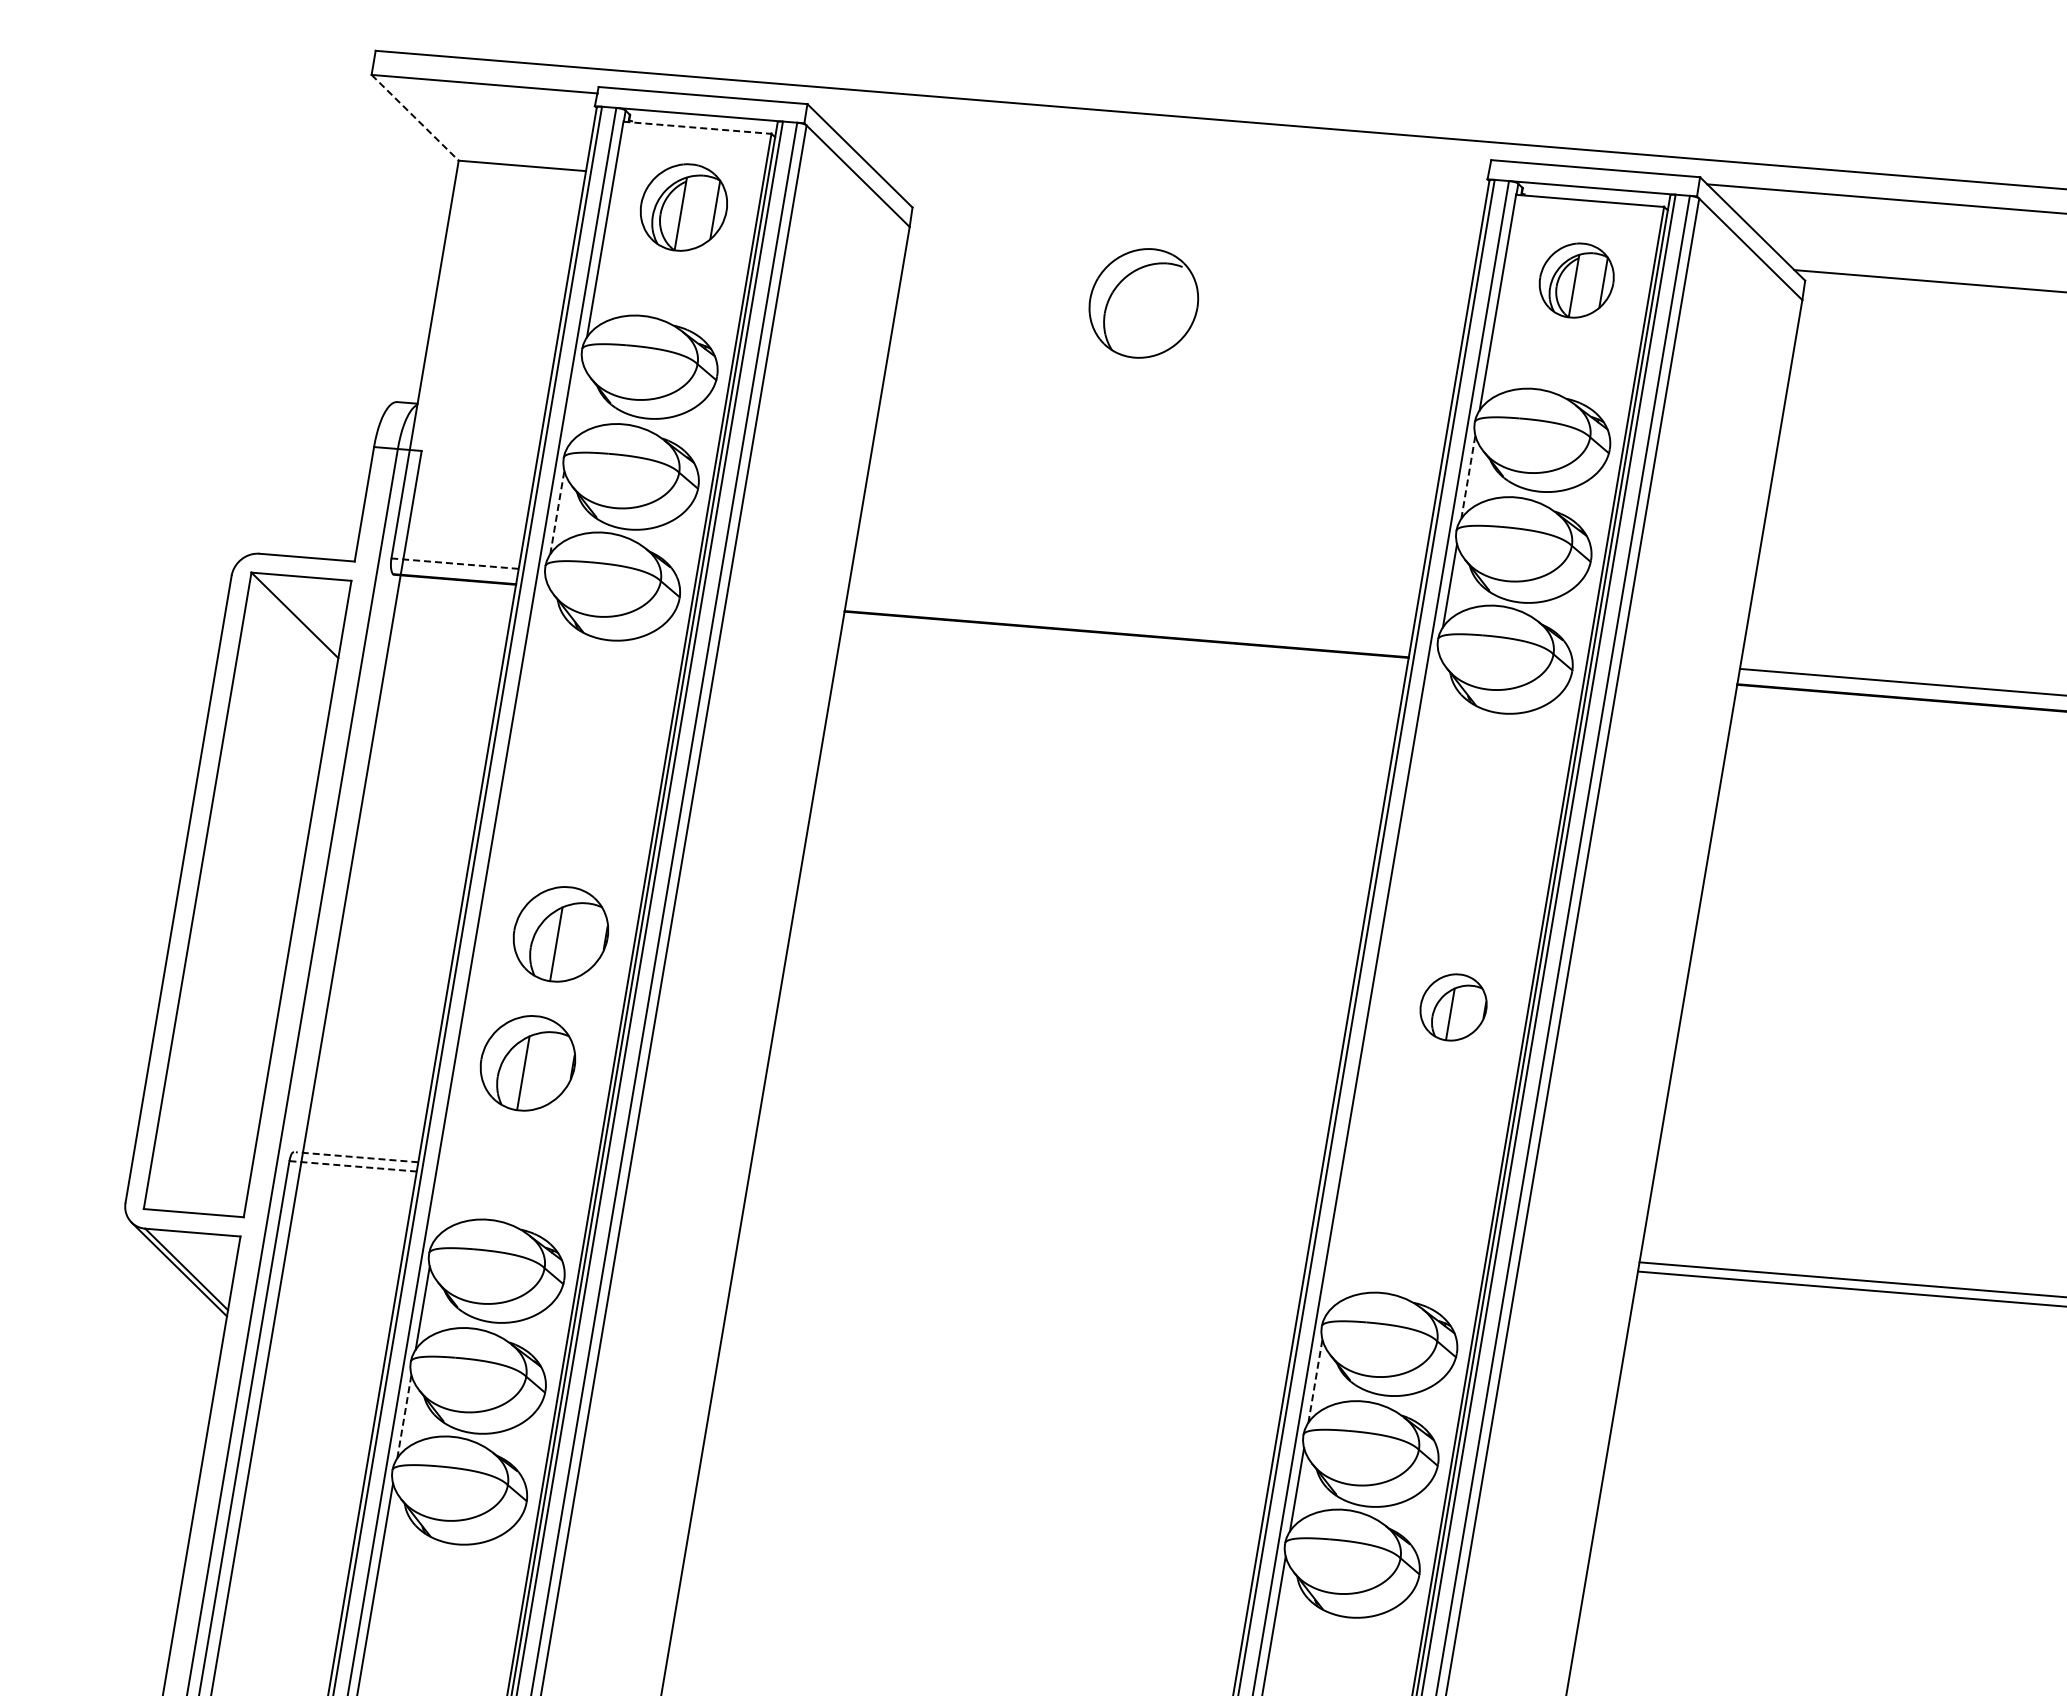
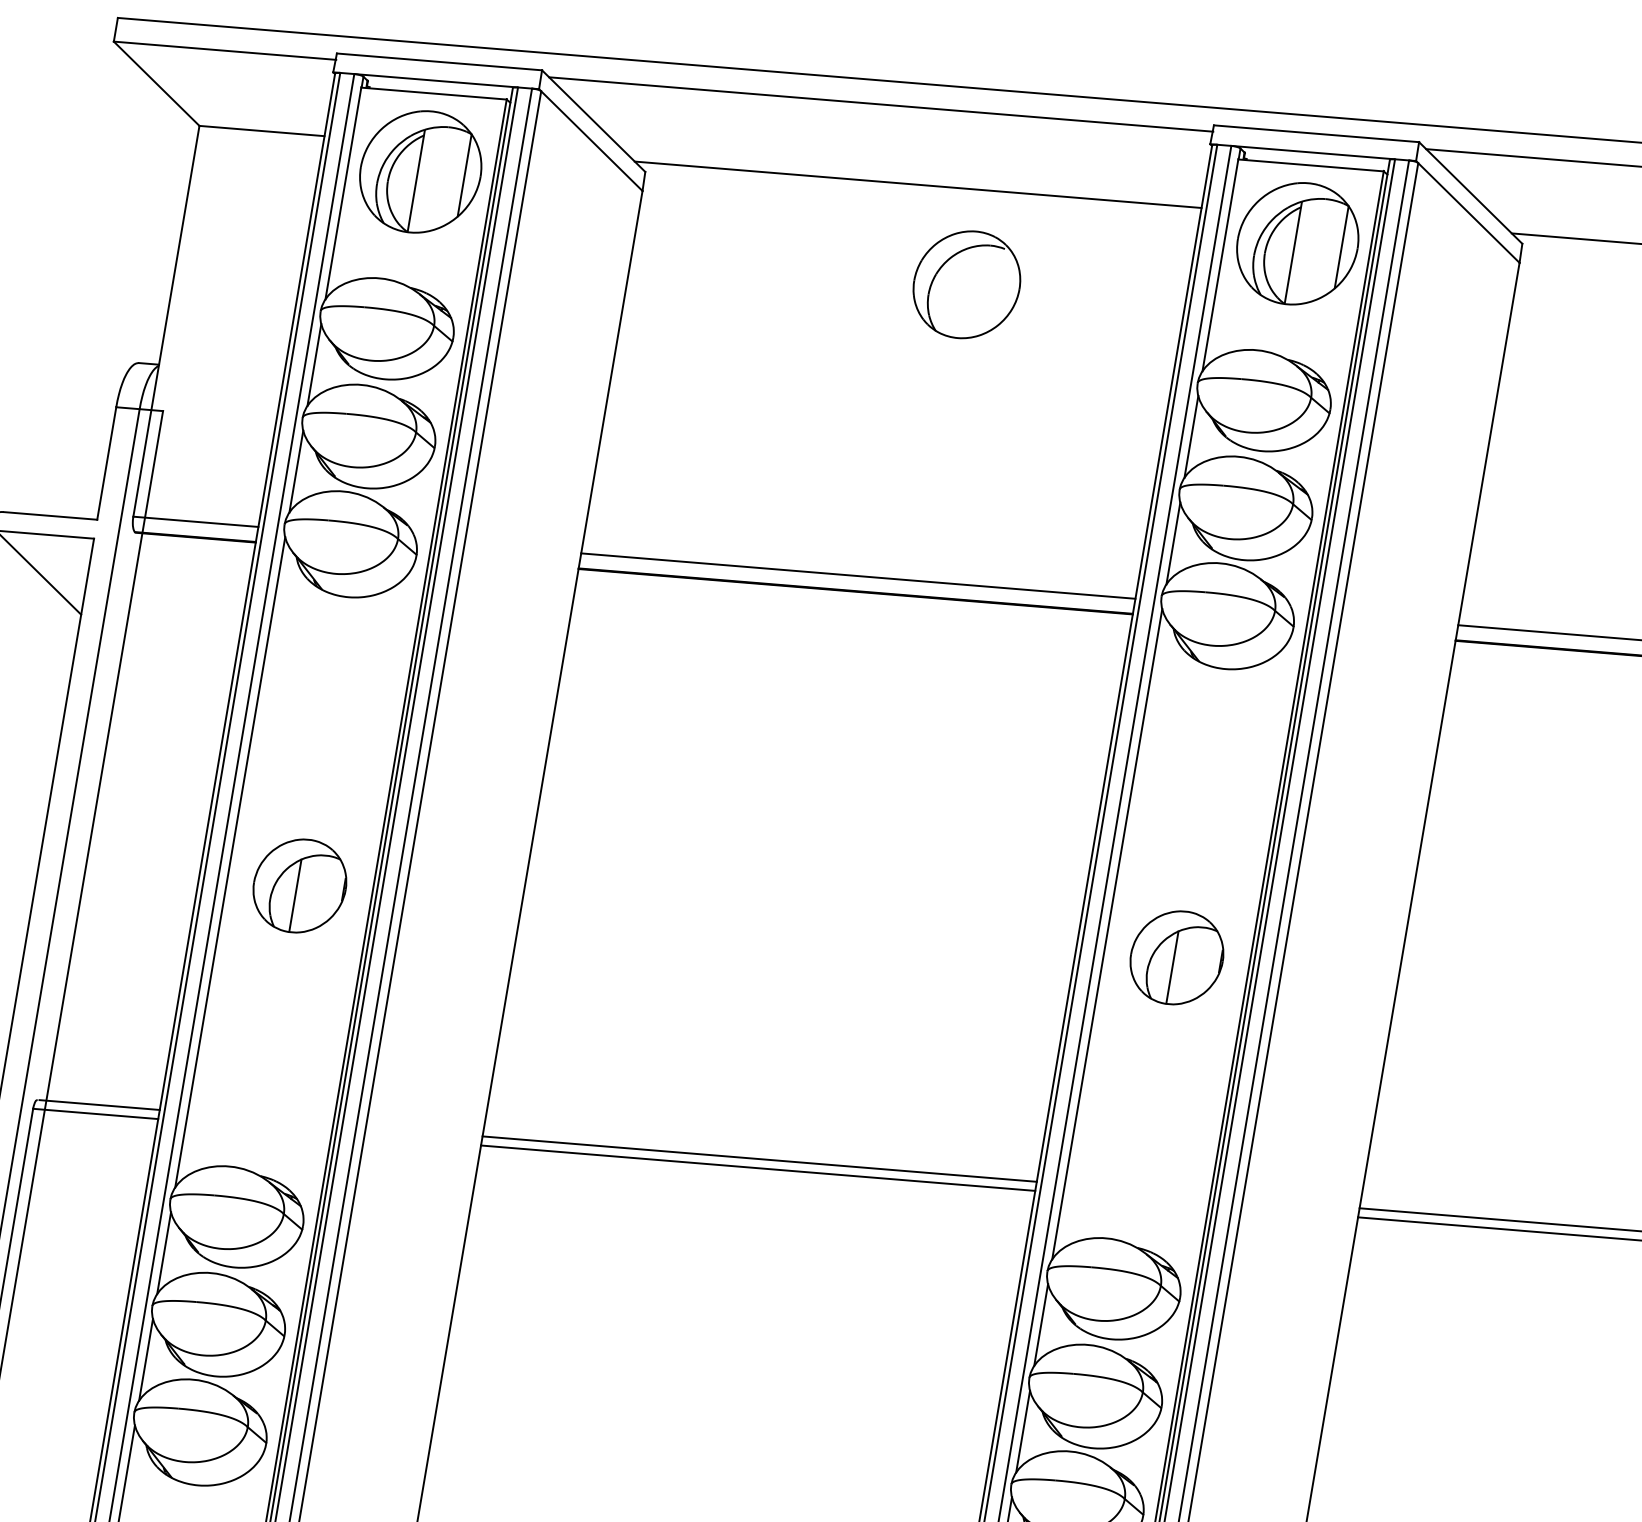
line: (415, 118) -> (156, 84), dashed -> solid
line: (697, 127) -> (434, 93), dashed -> solid
line: (1152, 138) -> (881, 104), added
part: (683, 207) -> (420, 171), size x1.43
line: (1189, 220) -> (917, 184), added
part: (1576, 280) -> (1297, 243), size x1.67
part: (1143, 303) -> (966, 284), moved
line: (575, 403) -> (314, 364), added
line: (1468, 476) -> (1191, 436), dashed -> solid
line: (557, 512) -> (296, 471), dashed -> solid
line: (455, 563) -> (196, 521), dashed -> solid
line: (1129, 618) -> (858, 575), added
line: (490, 910) -> (230, 862), added
line: (1382, 983) -> (1107, 934), added
part: (1453, 1007) -> (1176, 957), size x1.43
part: (527, 1063) -> (267, 1012), removed
line: (356, 1157) -> (99, 1105), dashed -> solid
line: (353, 1166) -> (96, 1114), dashed -> solid
line: (1028, 1212) -> (759, 1159), added
line: (1027, 1221) -> (758, 1168), added
line: (1315, 1380) -> (1041, 1324), dashed -> solid
line: (404, 1416) -> (146, 1359), dashed -> solid

